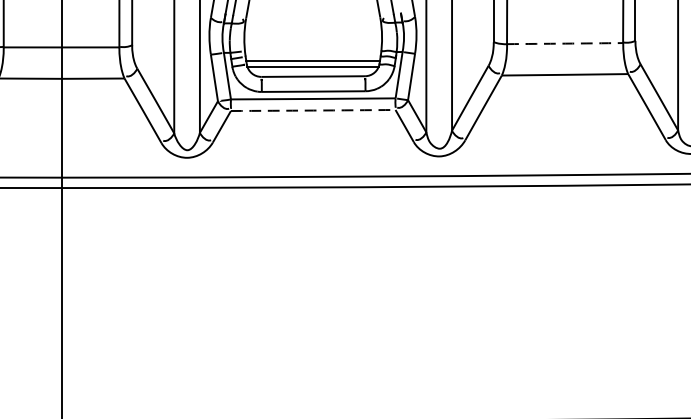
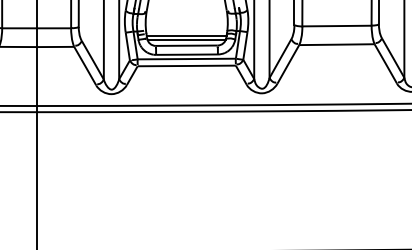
arc: (565, 44) -> (337, 26), dashed -> solid
arc: (312, 109) -> (186, 65), dashed -> solid

